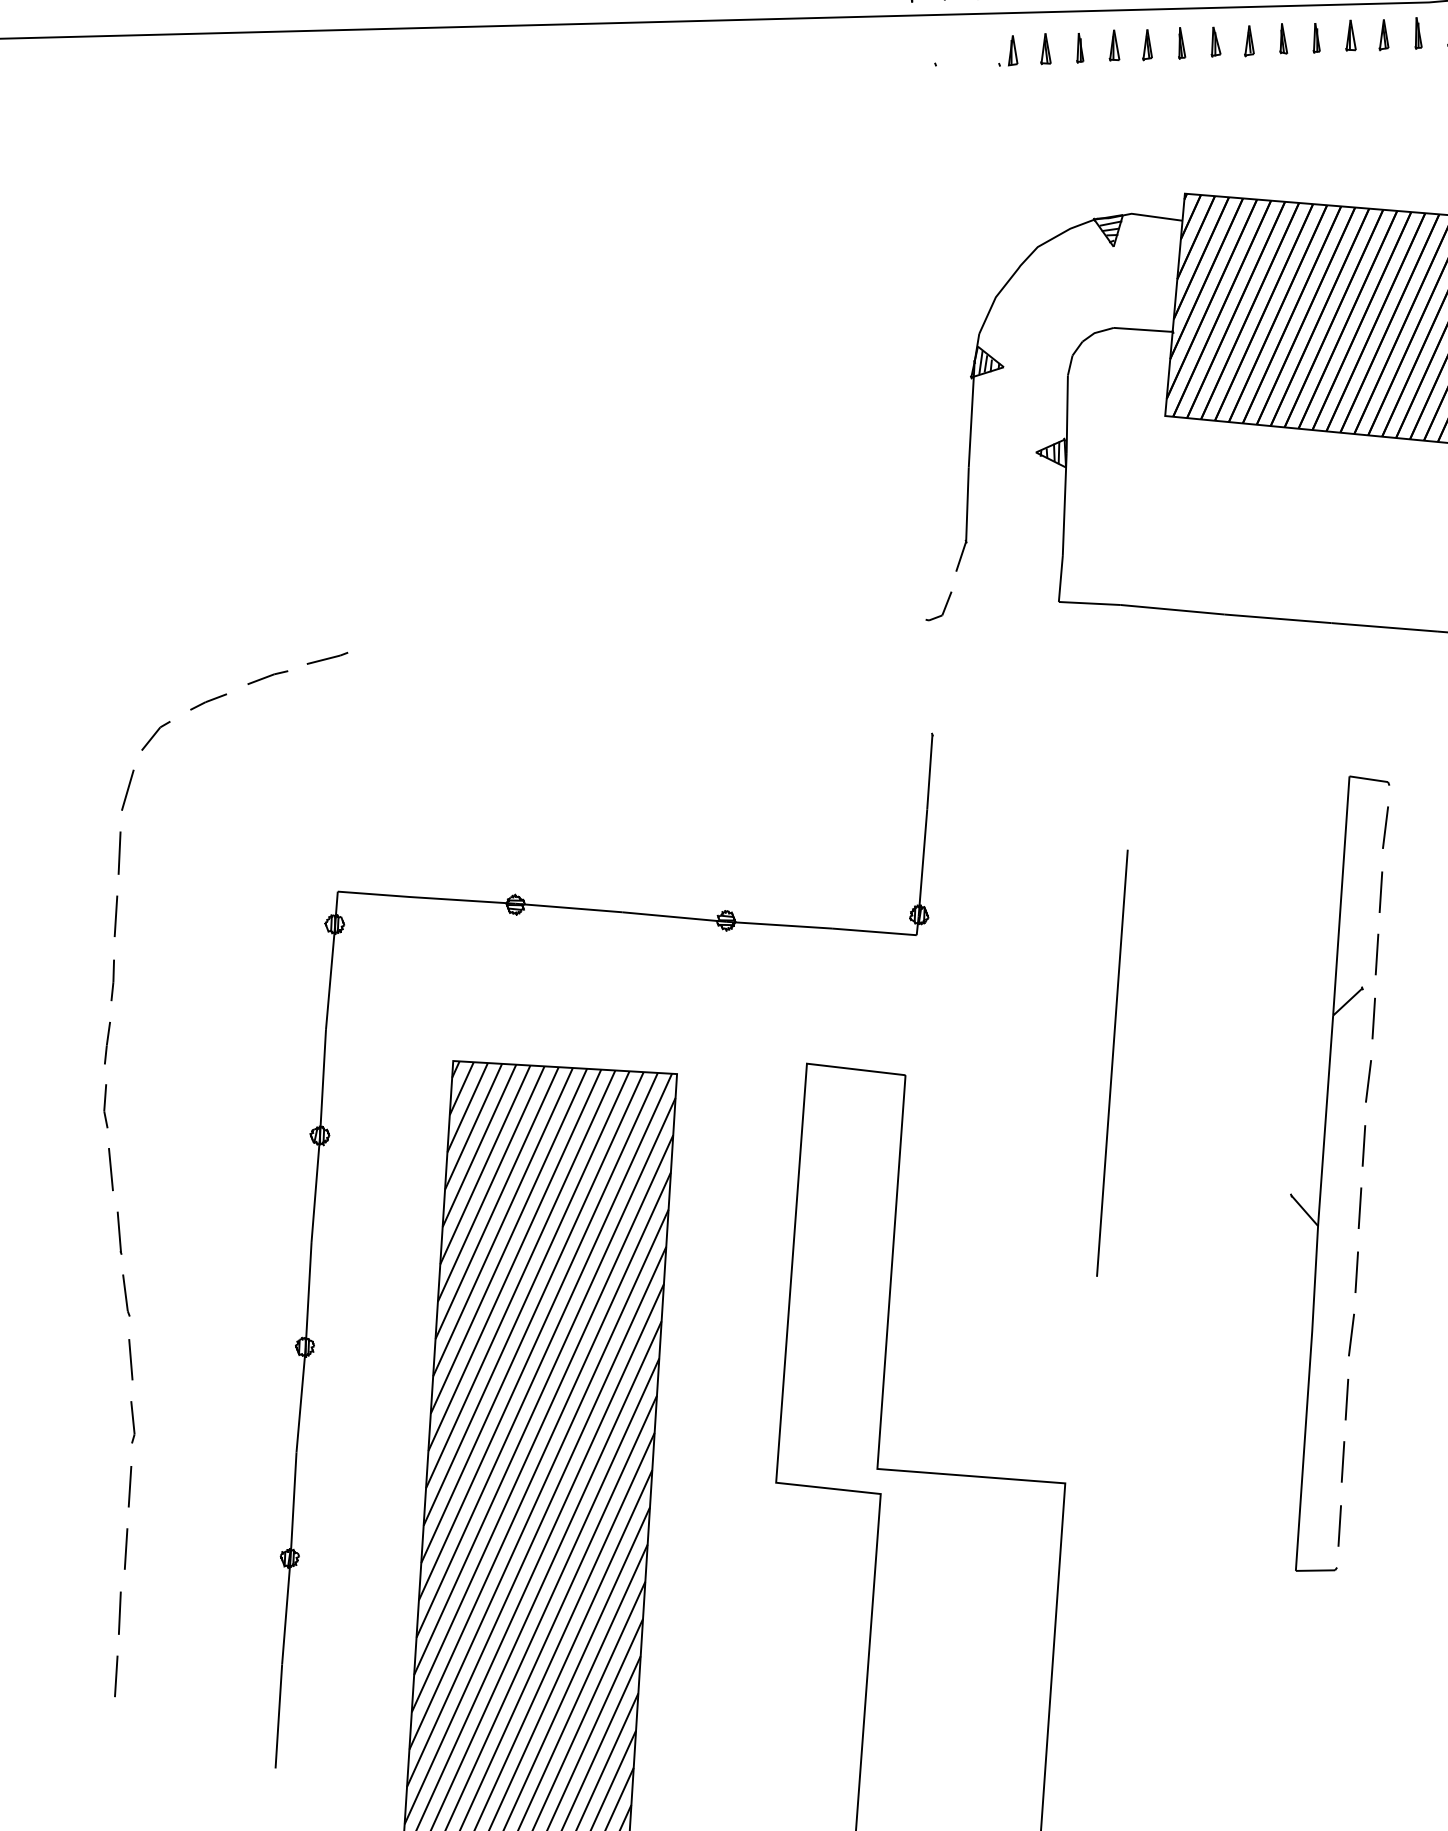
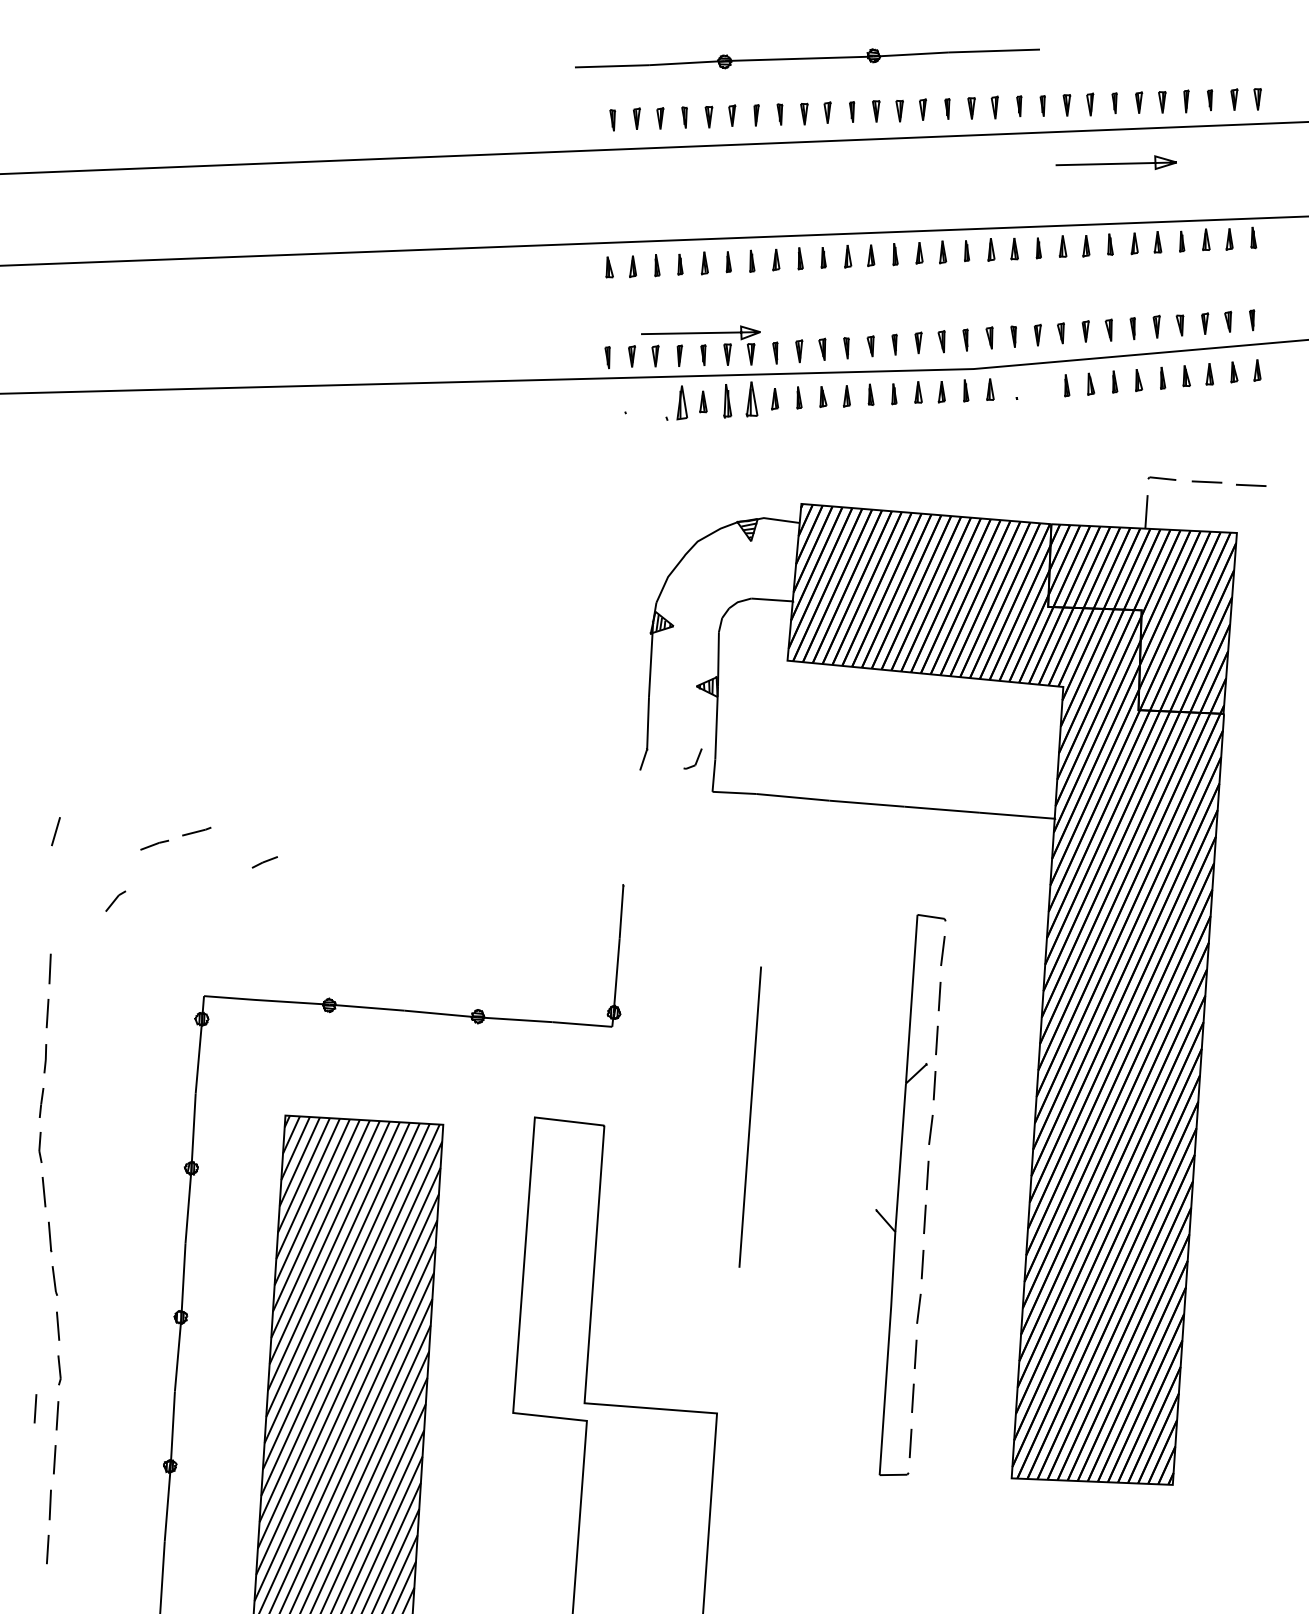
part: (1114, 45) -> (751, 399), size x1.6
part: (1080, 48) -> (727, 401), size x1.6
part: (1007, 51) -> (676, 403), size x1.6
part: (938, 605) -> (692, 758), moved
line: (208, 702) -> (264, 862), moved
part: (155, 734) -> (115, 900), moved
line: (127, 790) -> (55, 831), moved
line: (98, 1476) -> (35, 1408), added

